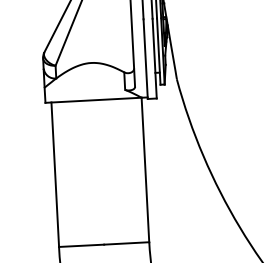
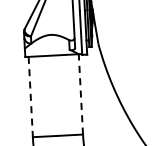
line: (144, 168) -> (80, 93), solid -> dashed
line: (54, 175) -> (30, 97), solid -> dashed

